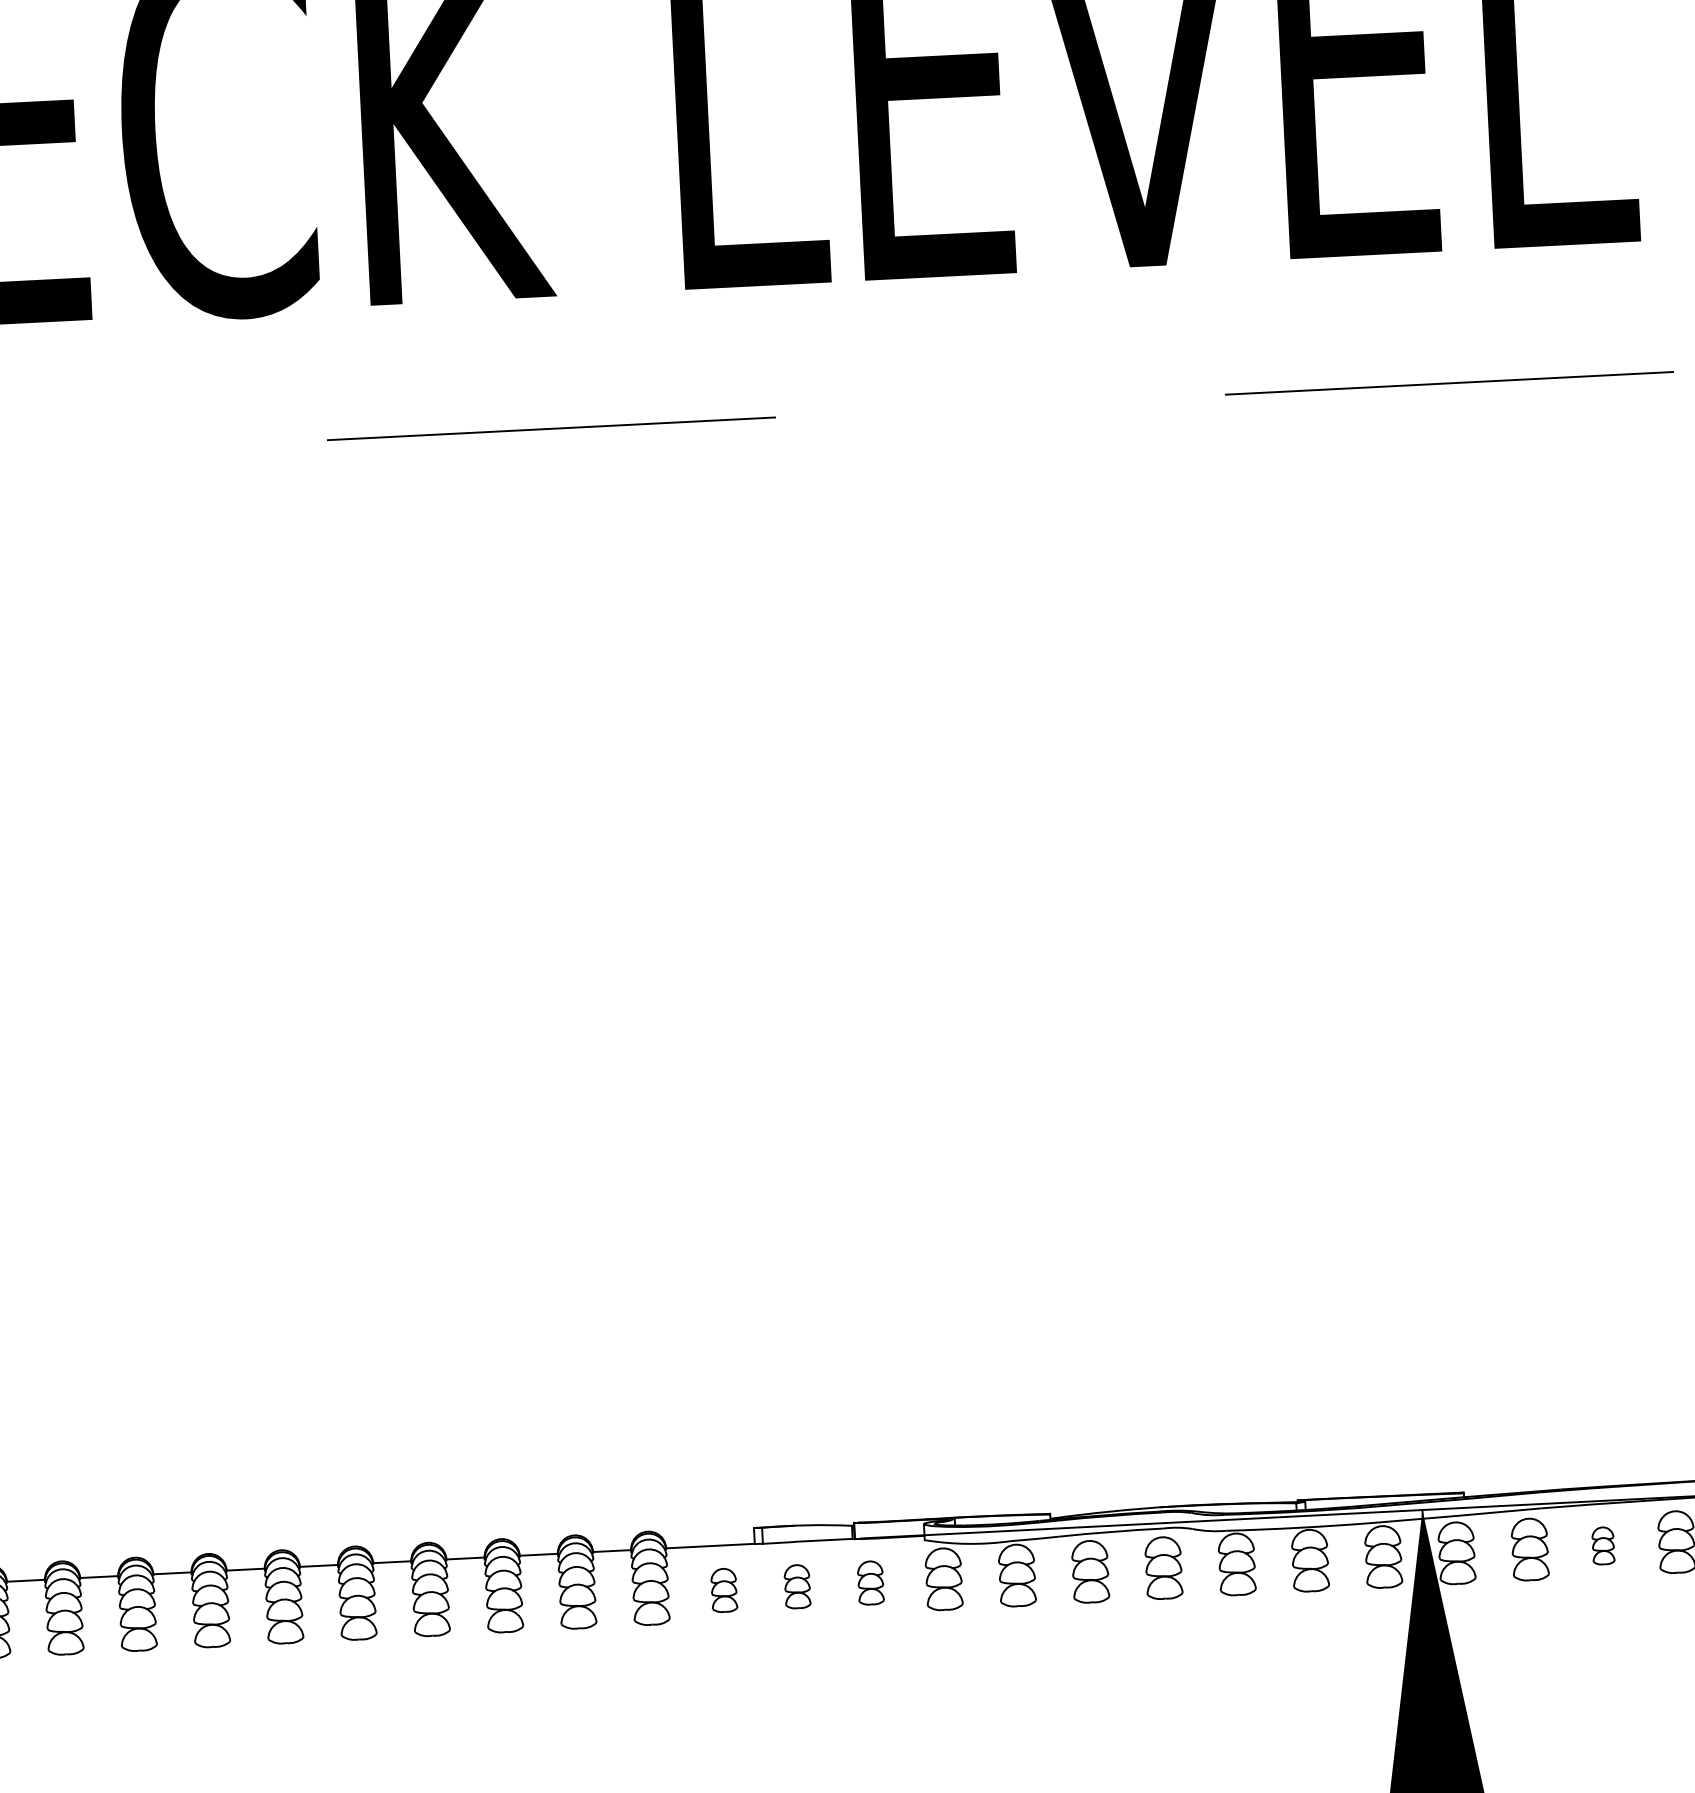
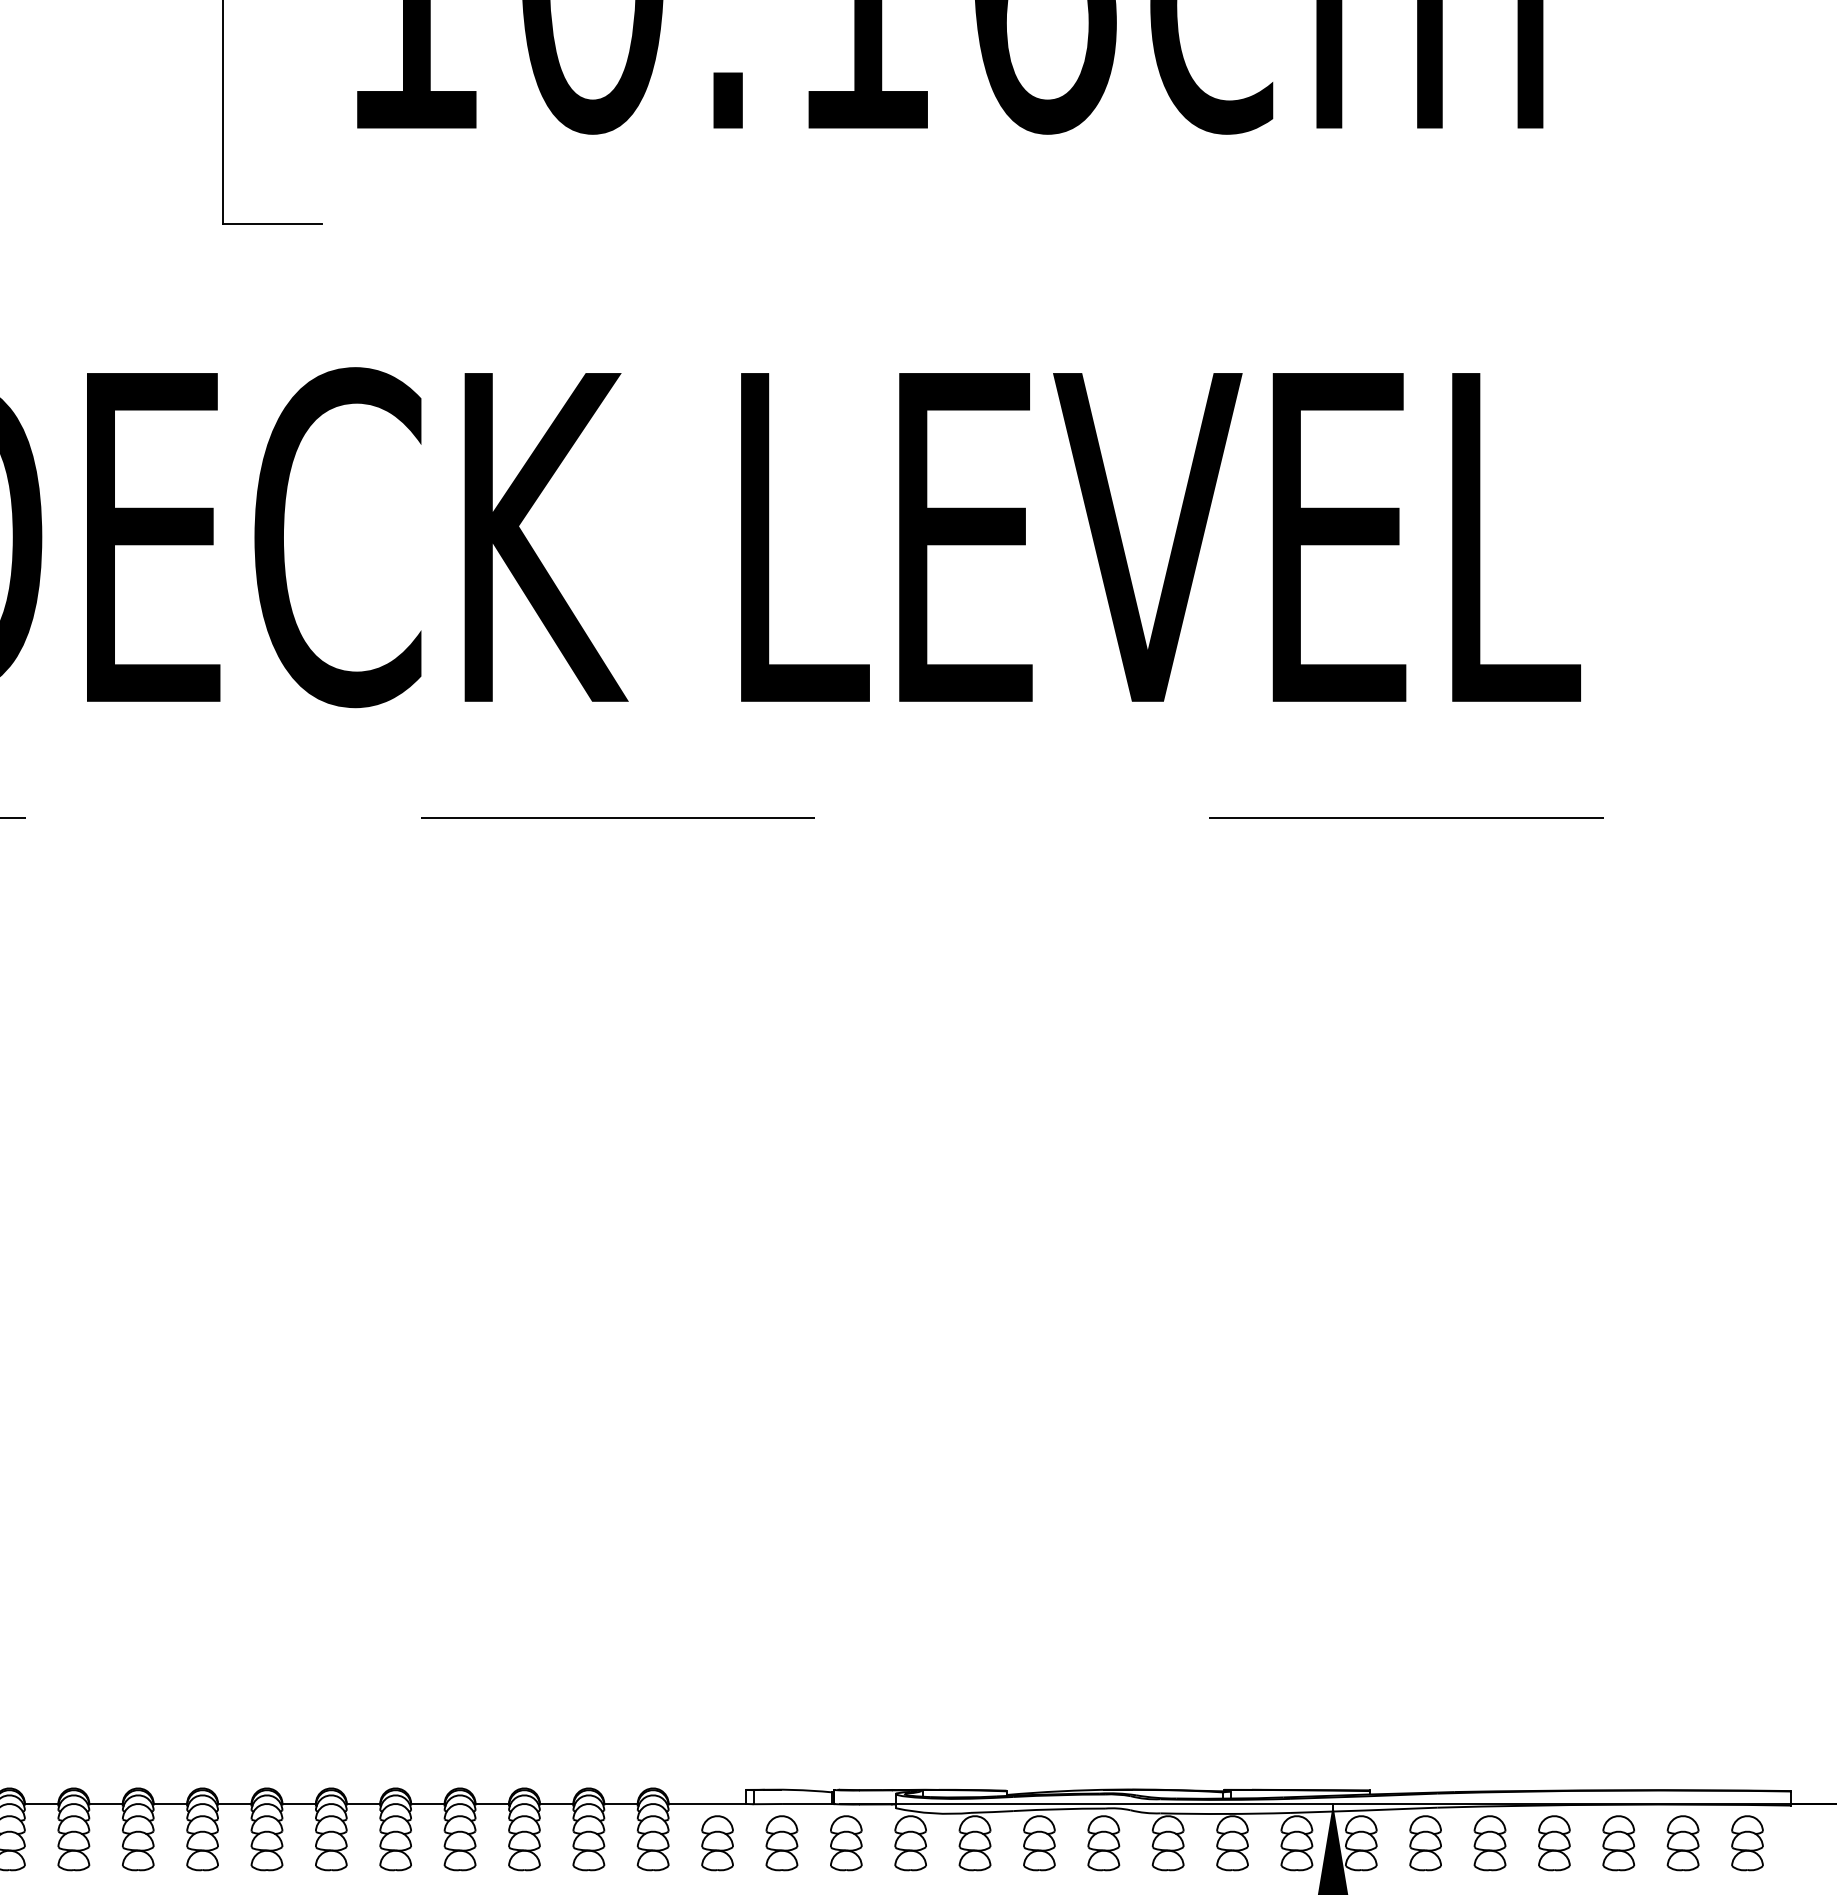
part: (1602, 1546) -> (1489, 1843), size x1.67
part: (870, 1583) -> (846, 1843), size x1.43
part: (796, 1586) -> (781, 1843), size x1.43
part: (724, 1590) -> (717, 1843), size x1.43

